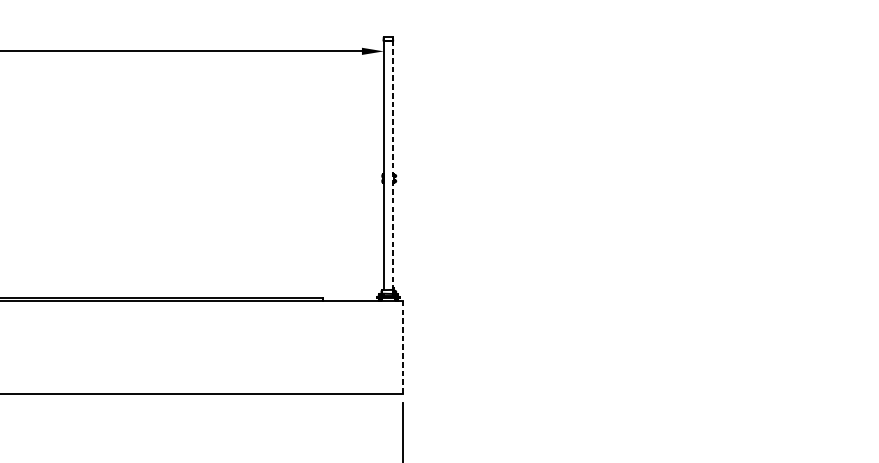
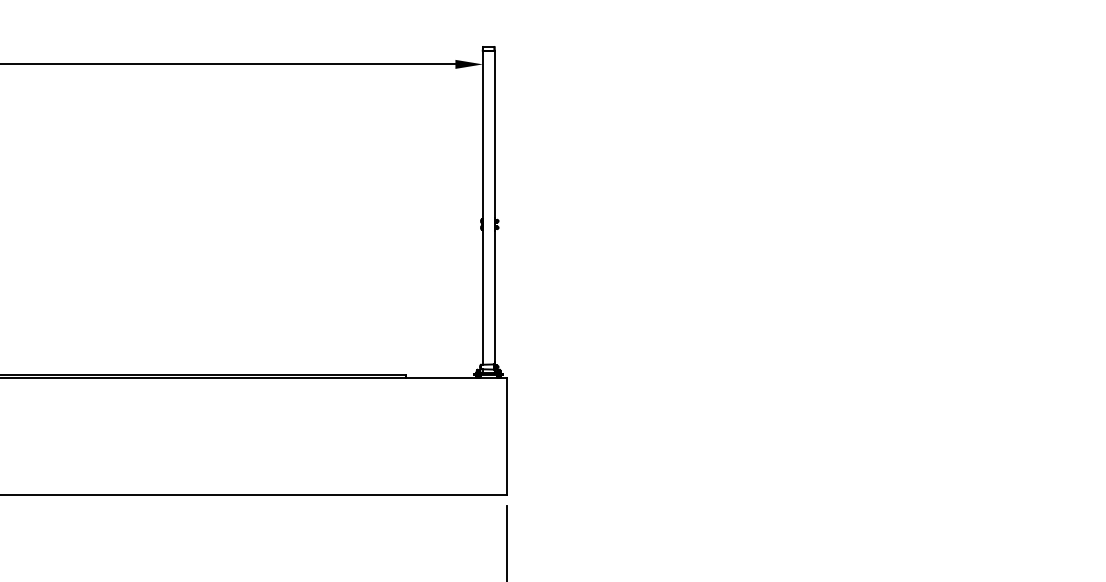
line: (392, 164) -> (494, 206), dashed -> solid
line: (403, 347) -> (507, 436), dashed -> solid

